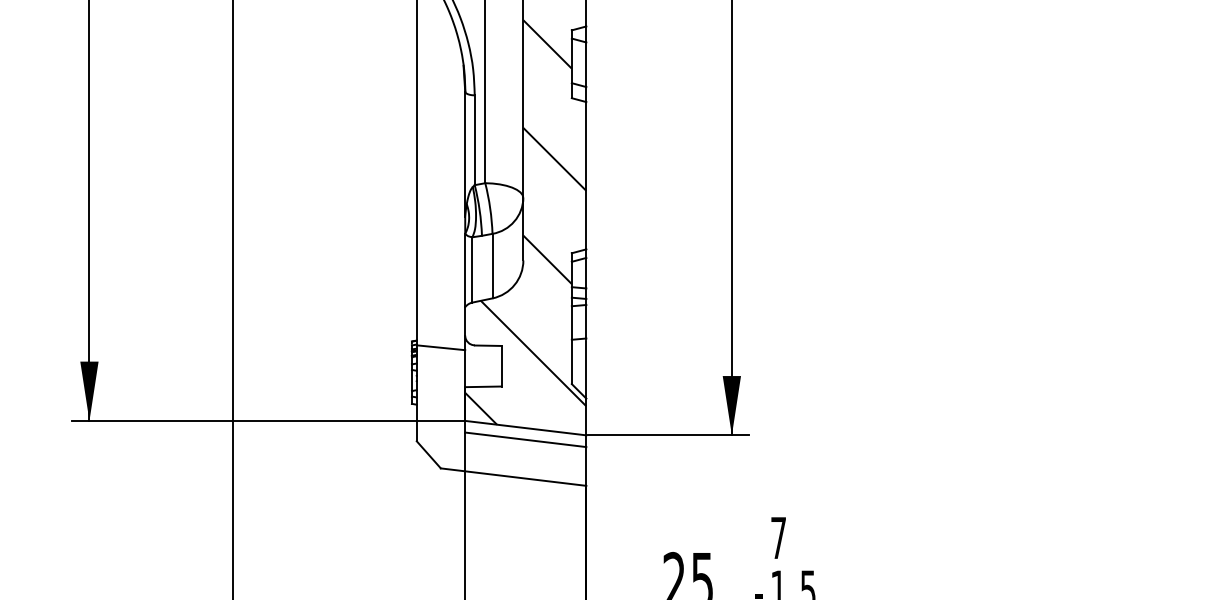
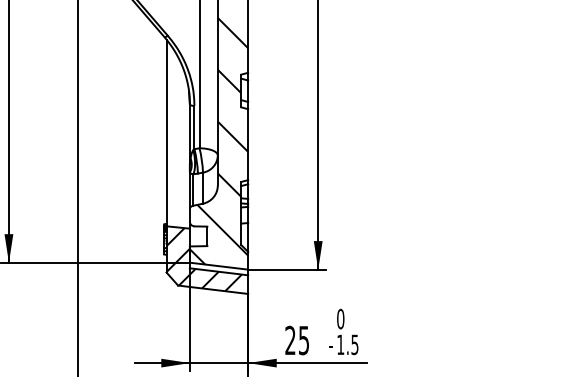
hatch: (493, 414) -> (203, 259), added
text: (778, 536) -> (340, 318), 7 -> 0

